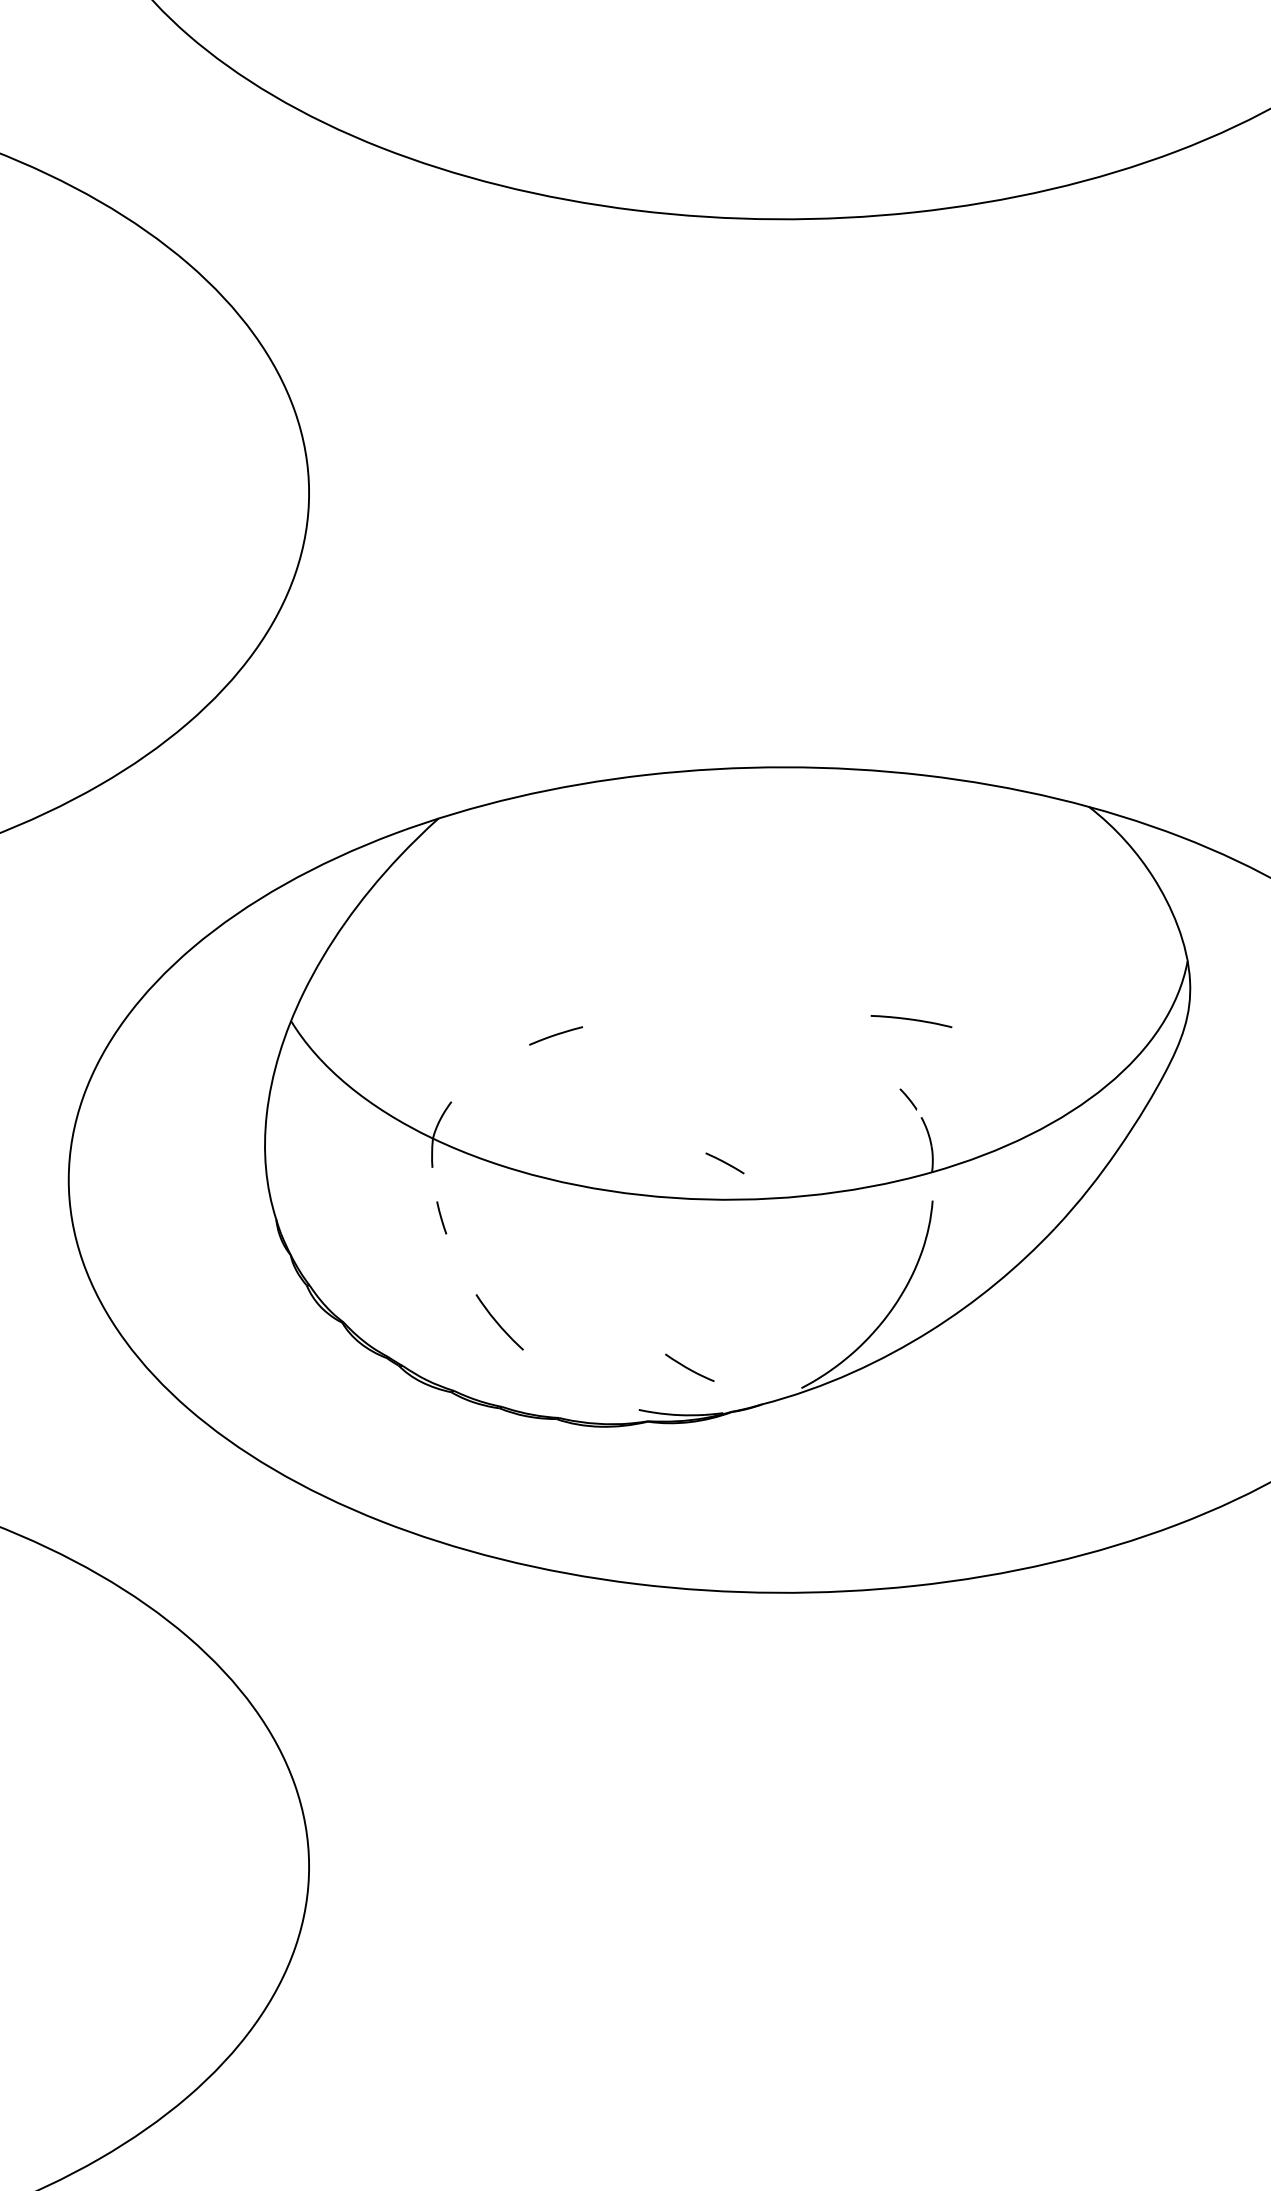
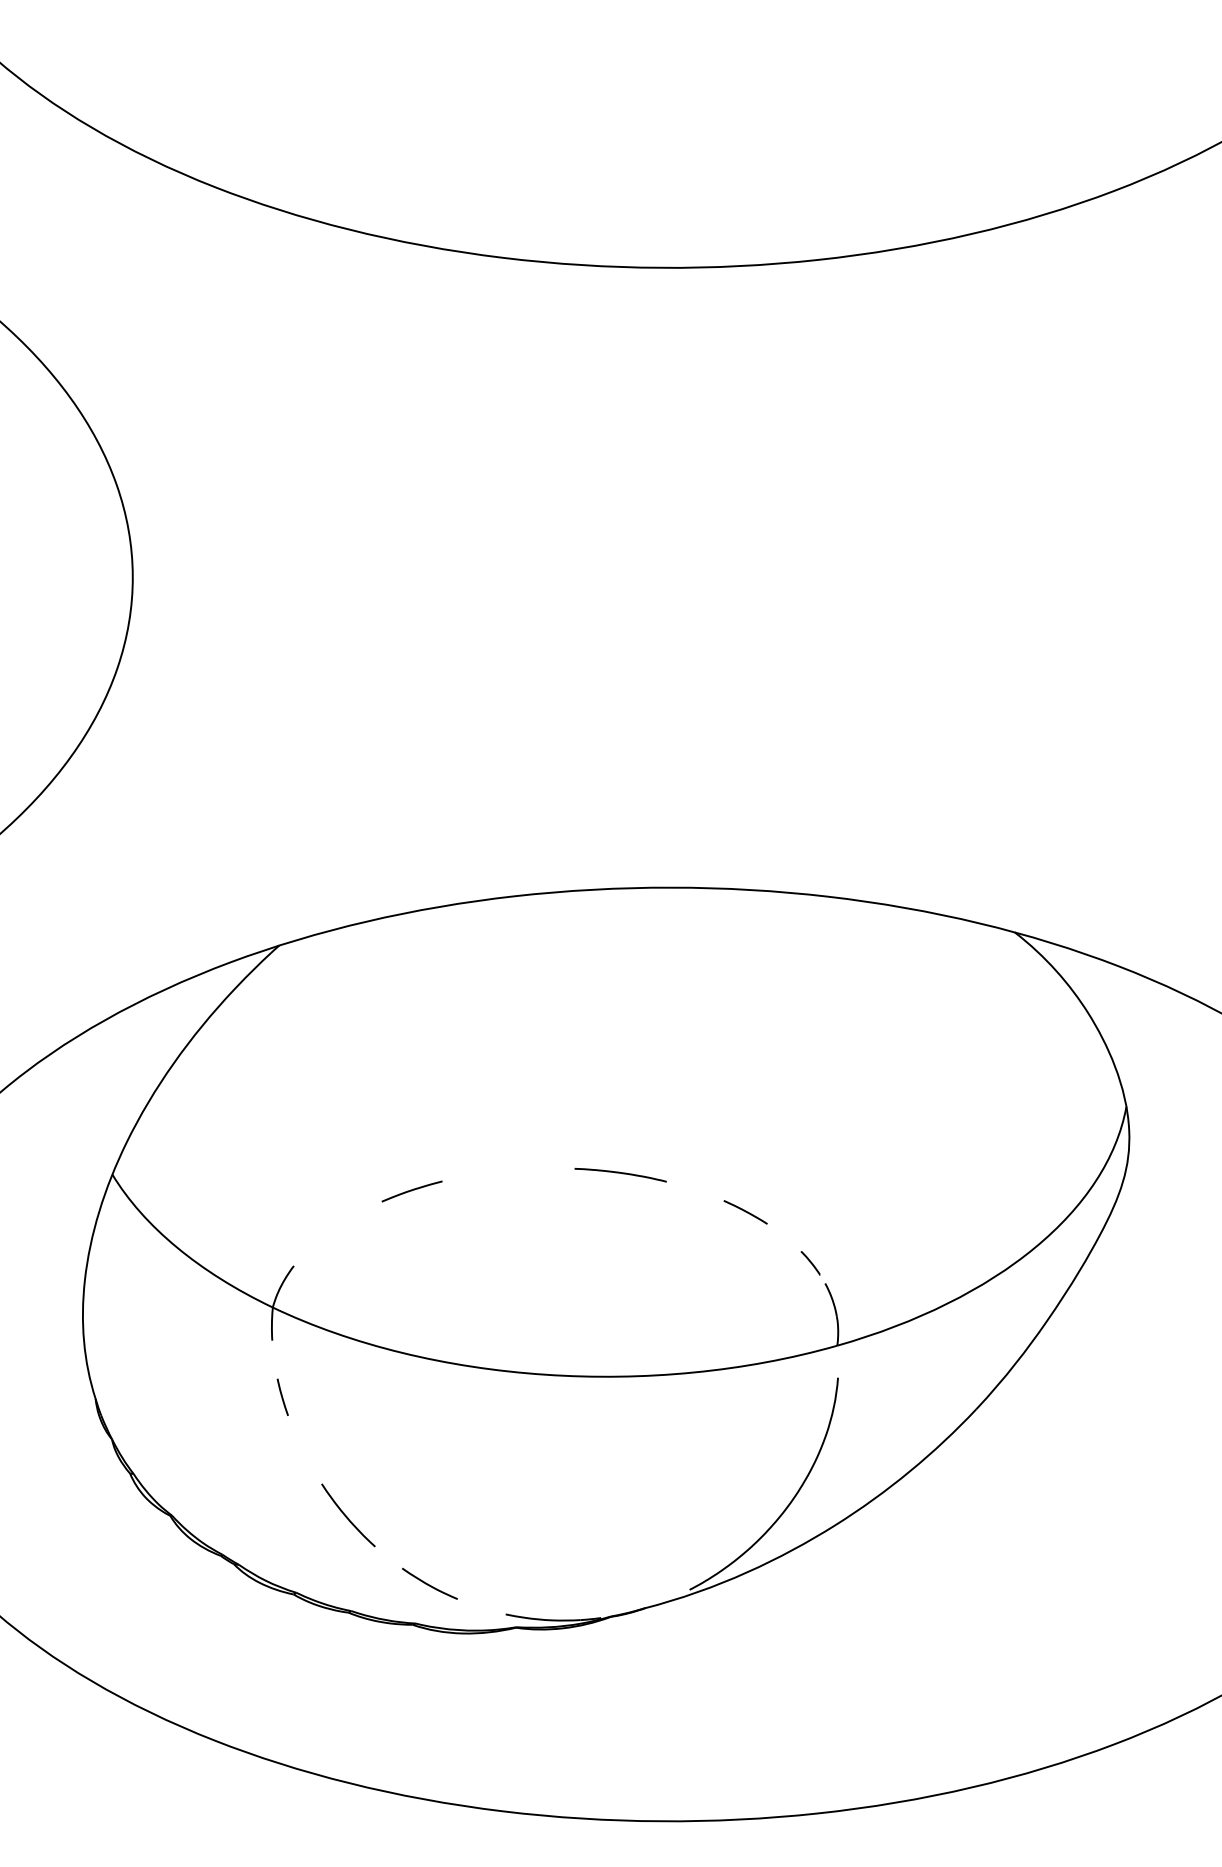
curve: (911, 1020) -> (620, 1174), moved
line: (724, 1163) -> (745, 1212), moved
curve: (688, 1367) -> (428, 1583), moved

